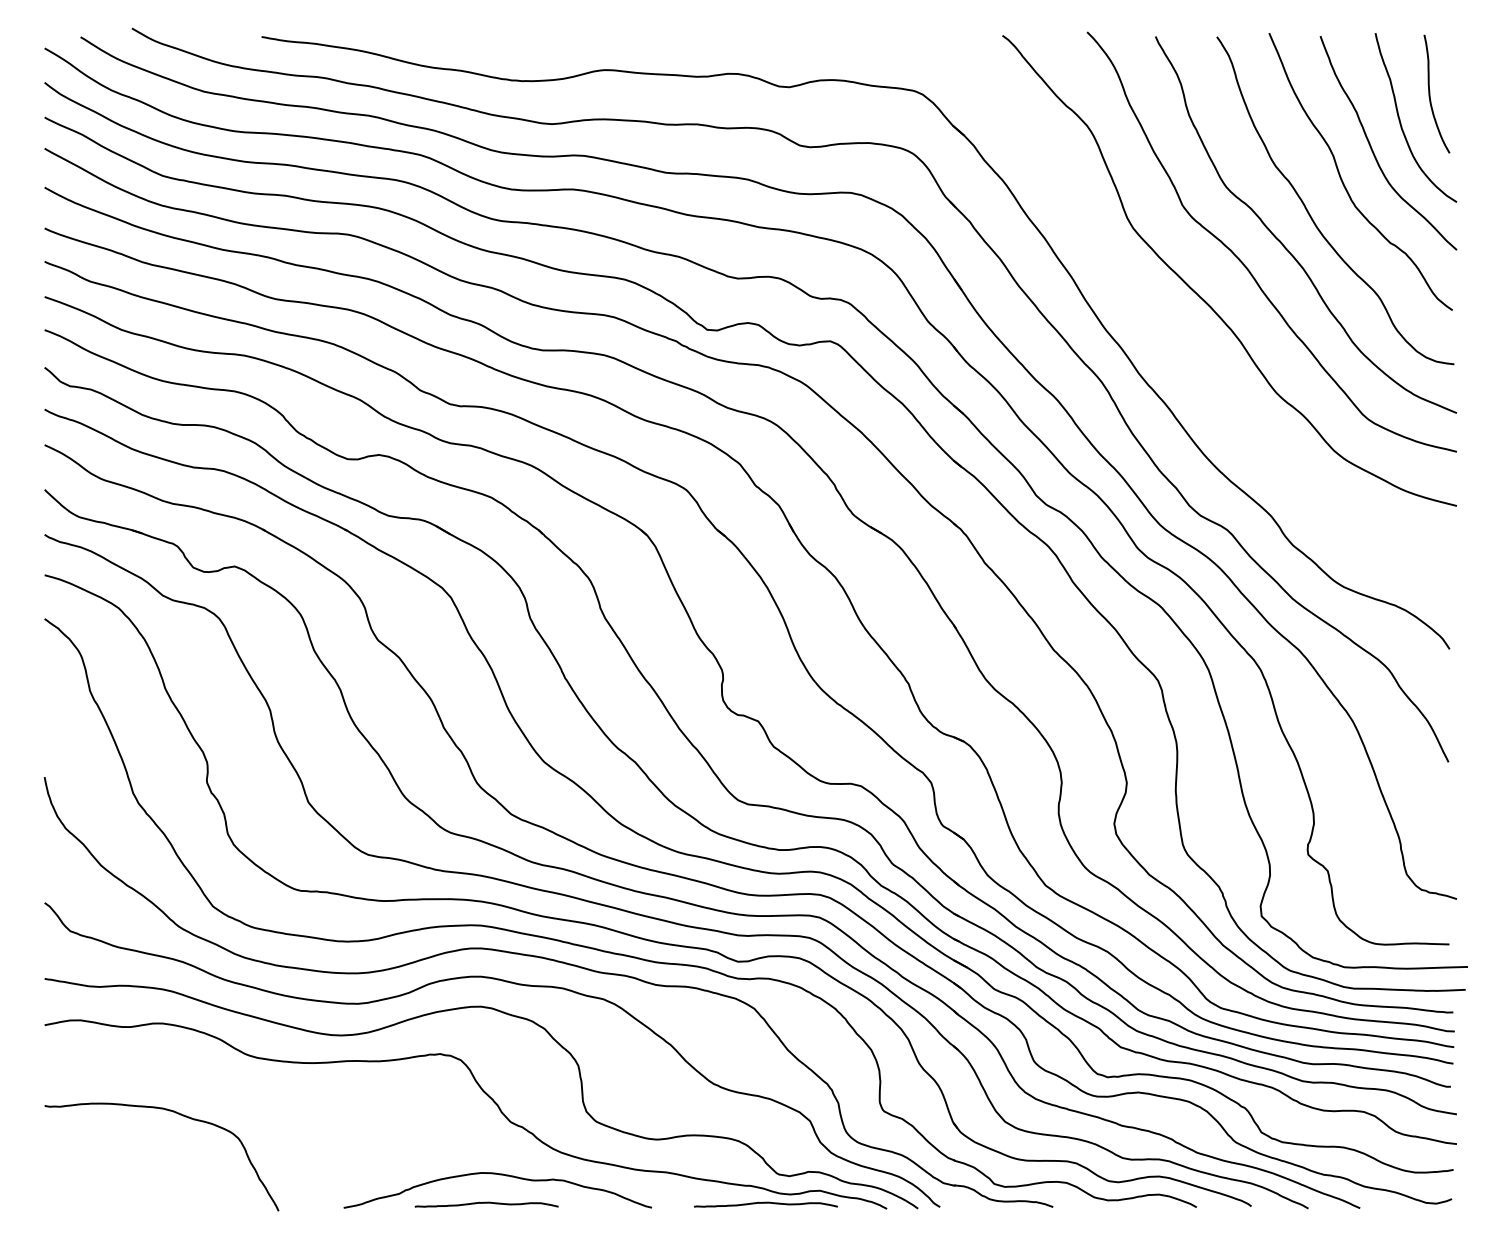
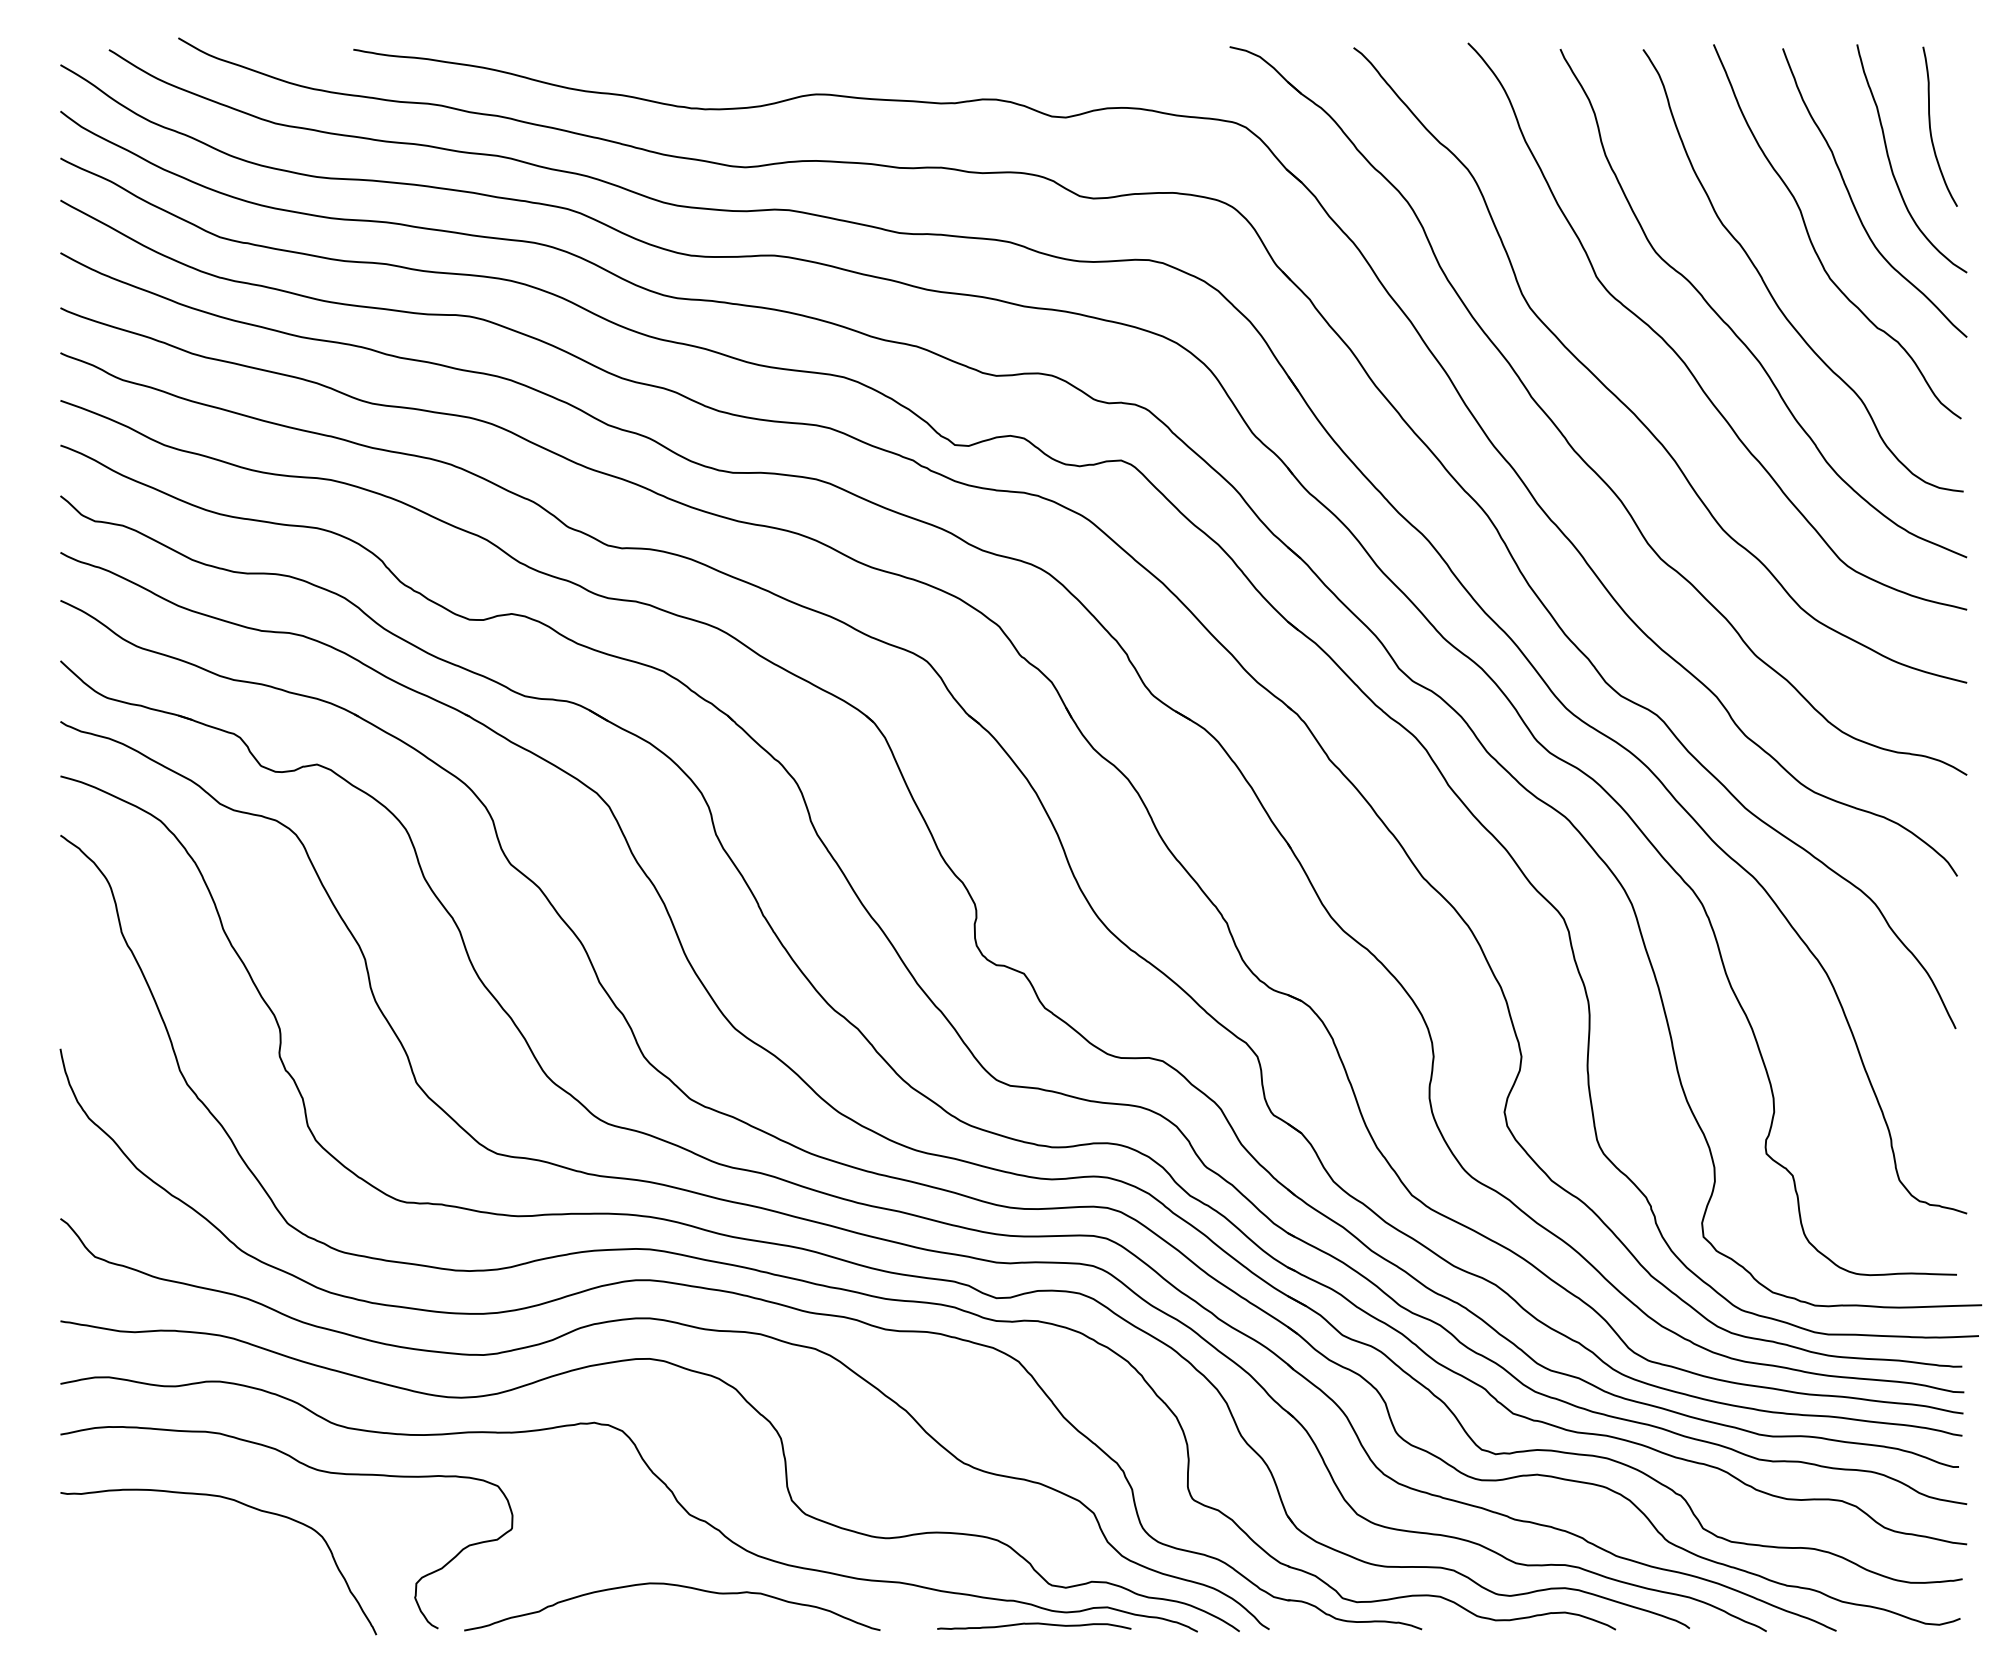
part: (1159, 323) -> (1565, 436), added
curve: (231, 1088) -> (312, 1469), added
curve: (486, 1203) -> (657, 1624), removed

